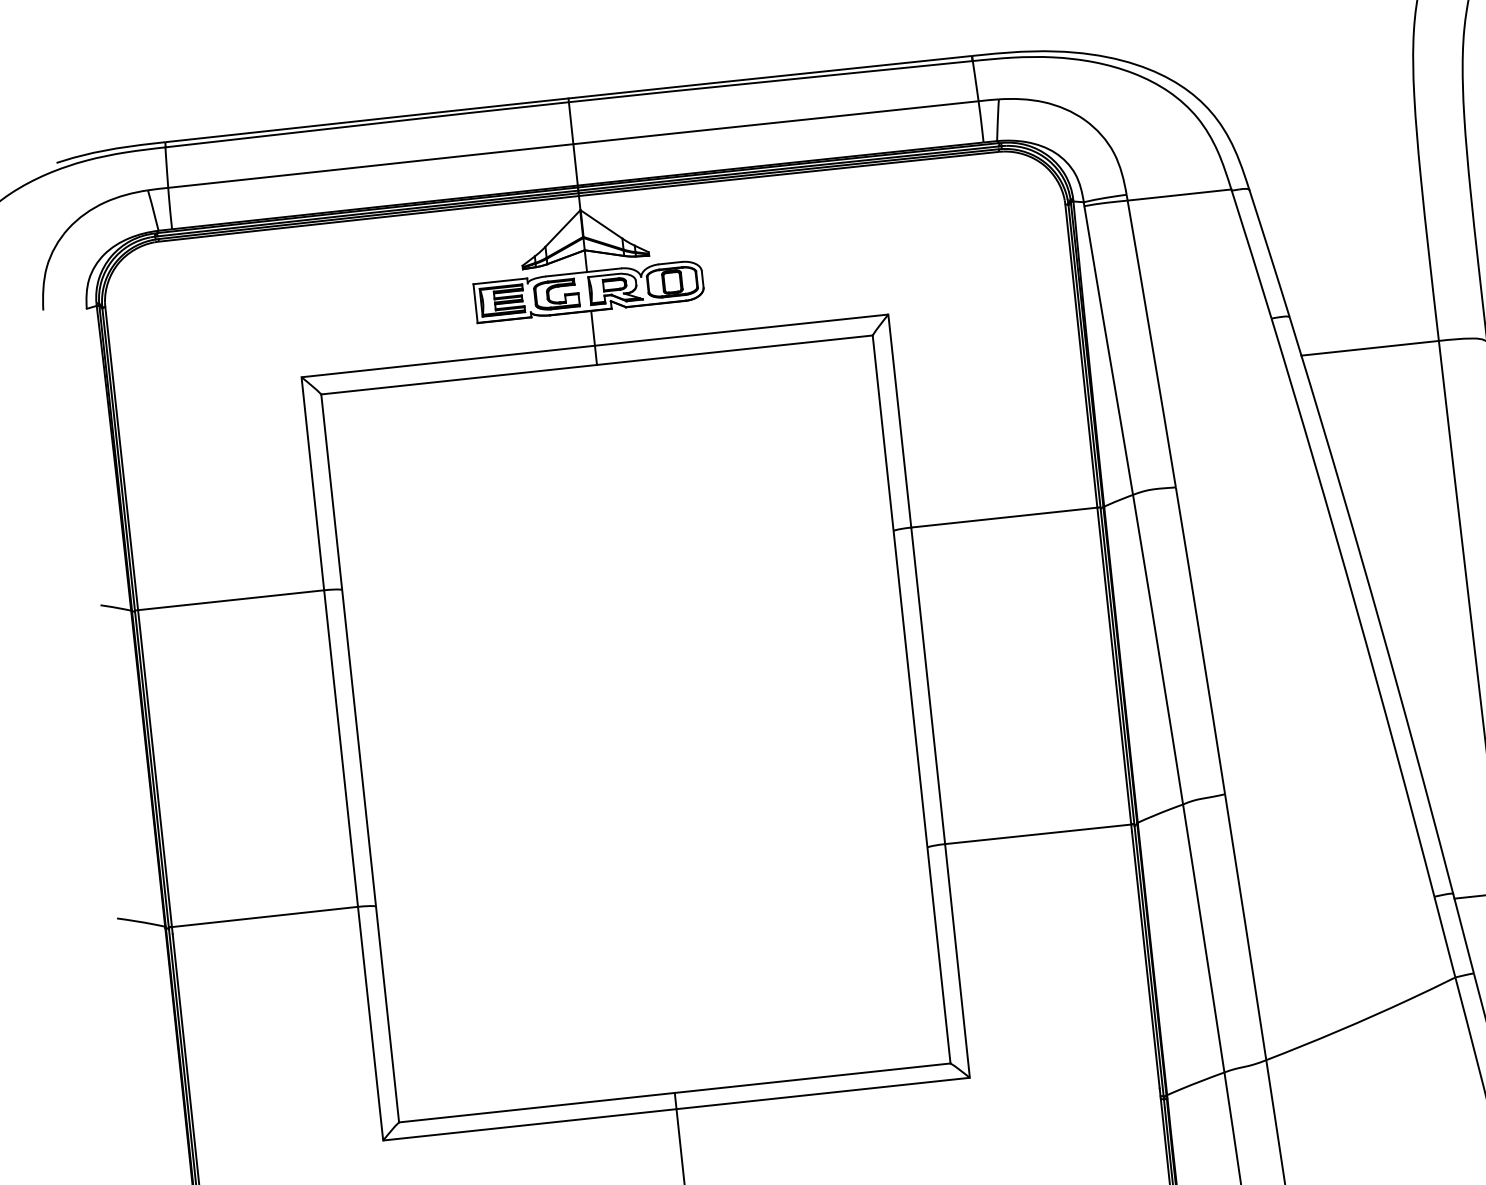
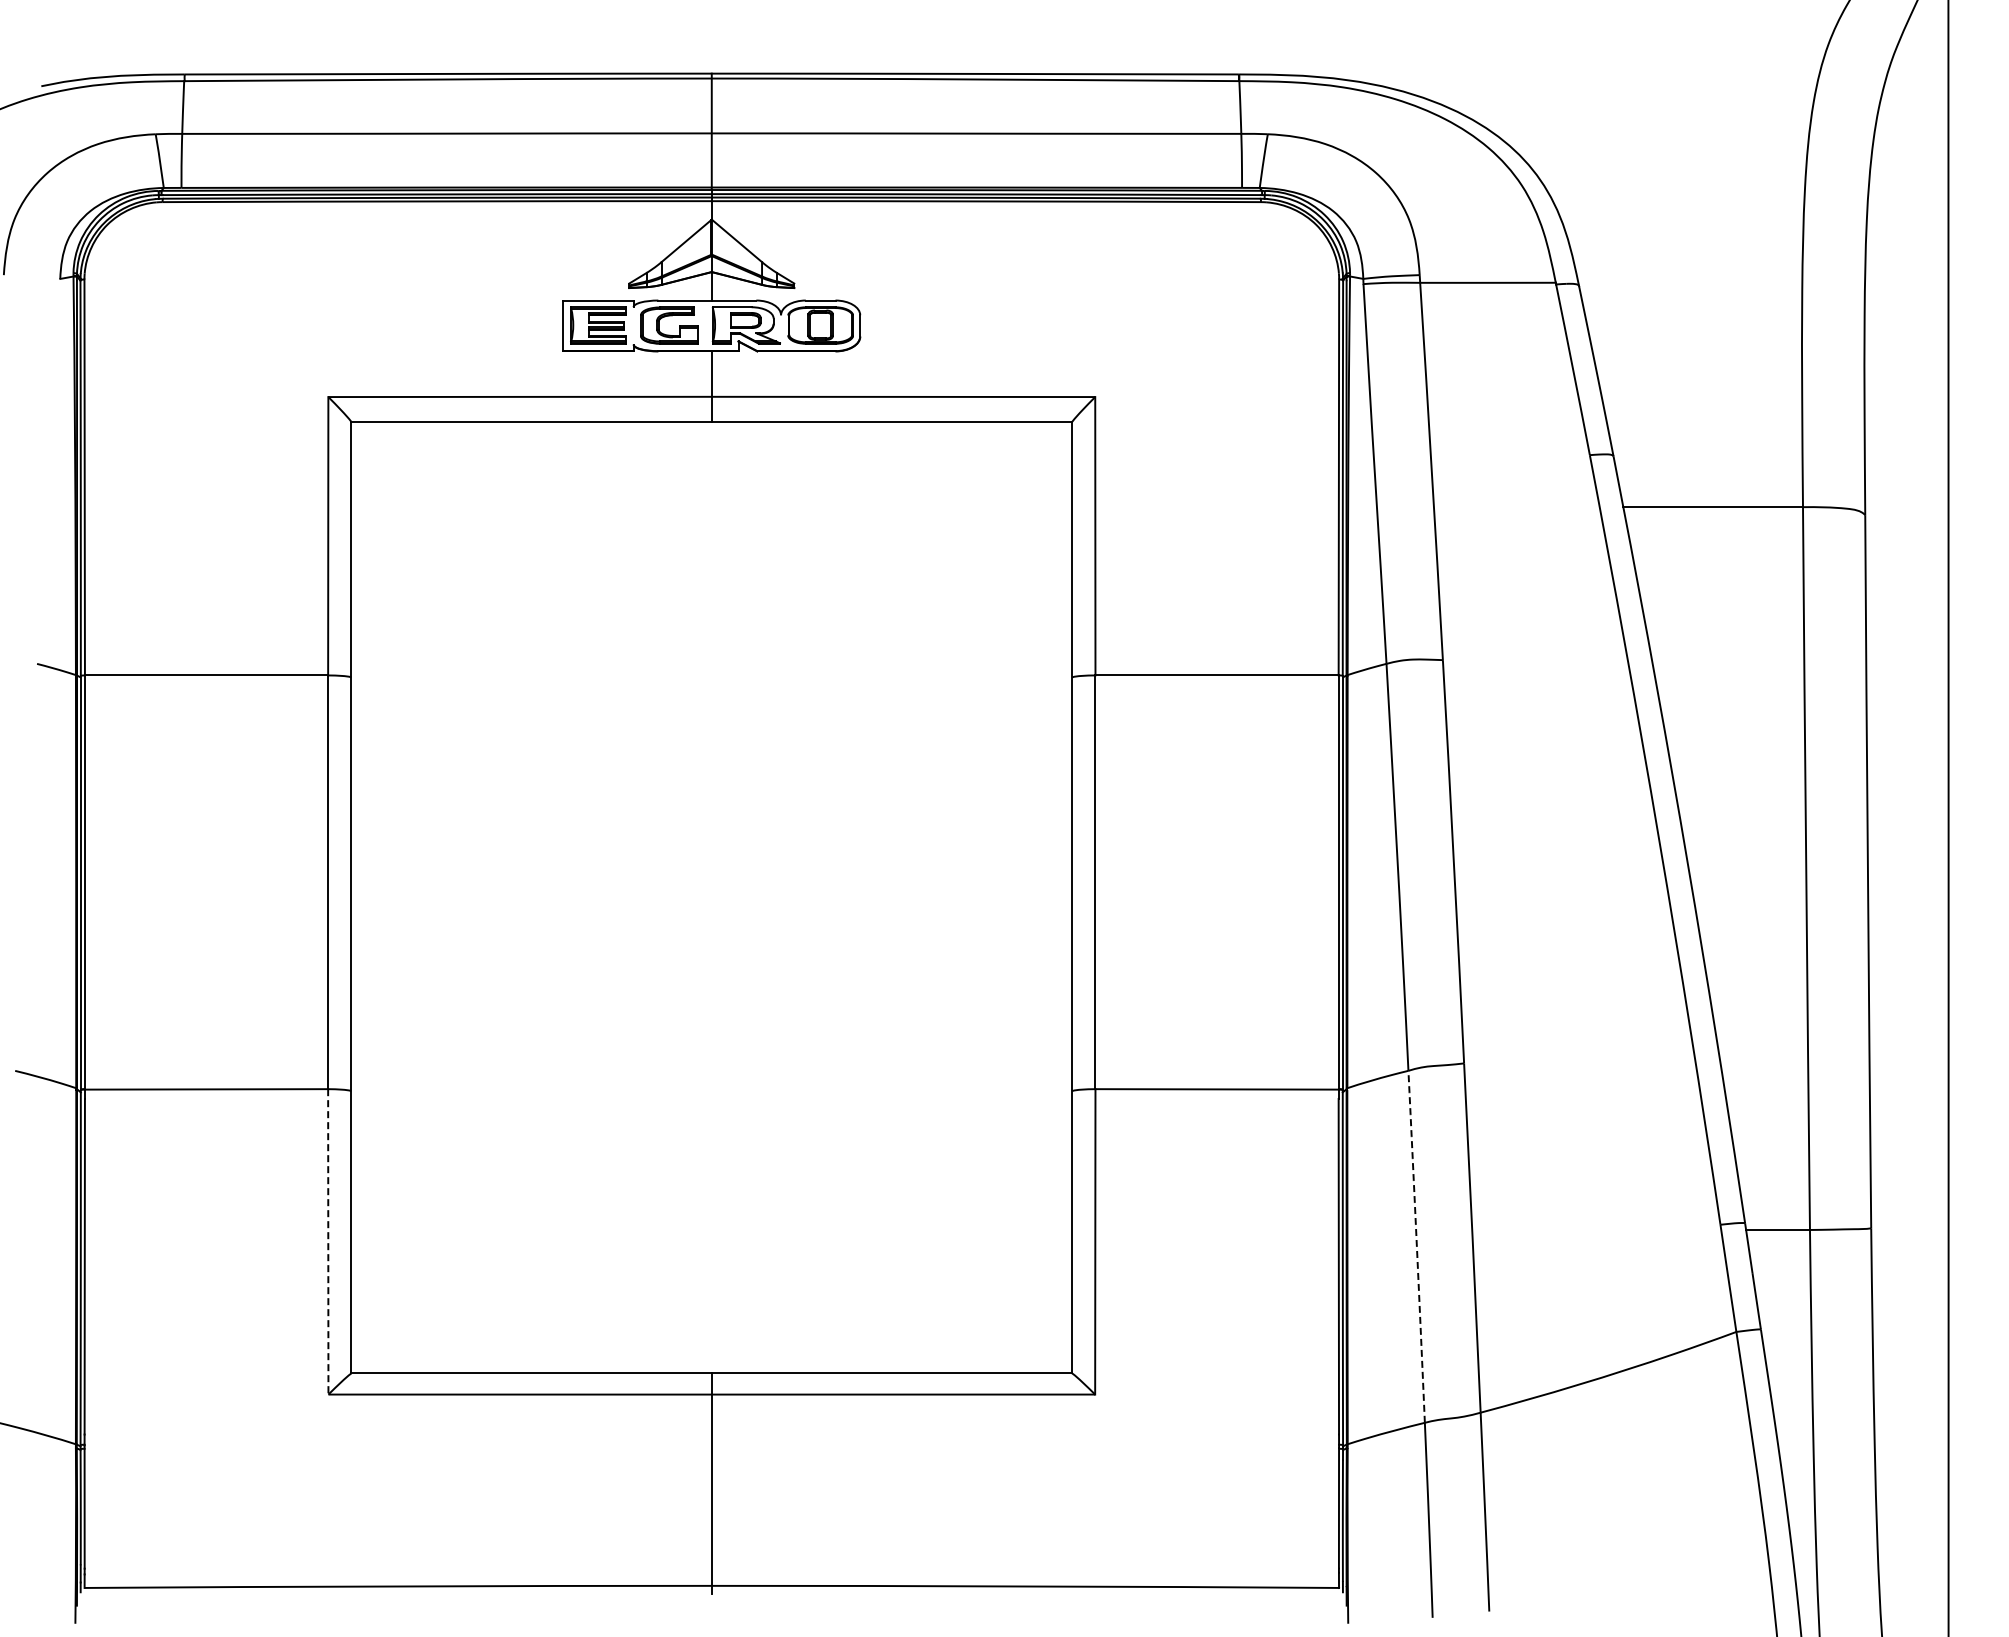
arc: (1203, 938) -> (1416, 1246), solid -> dashed
line: (370, 1023) -> (328, 1241), solid -> dashed

